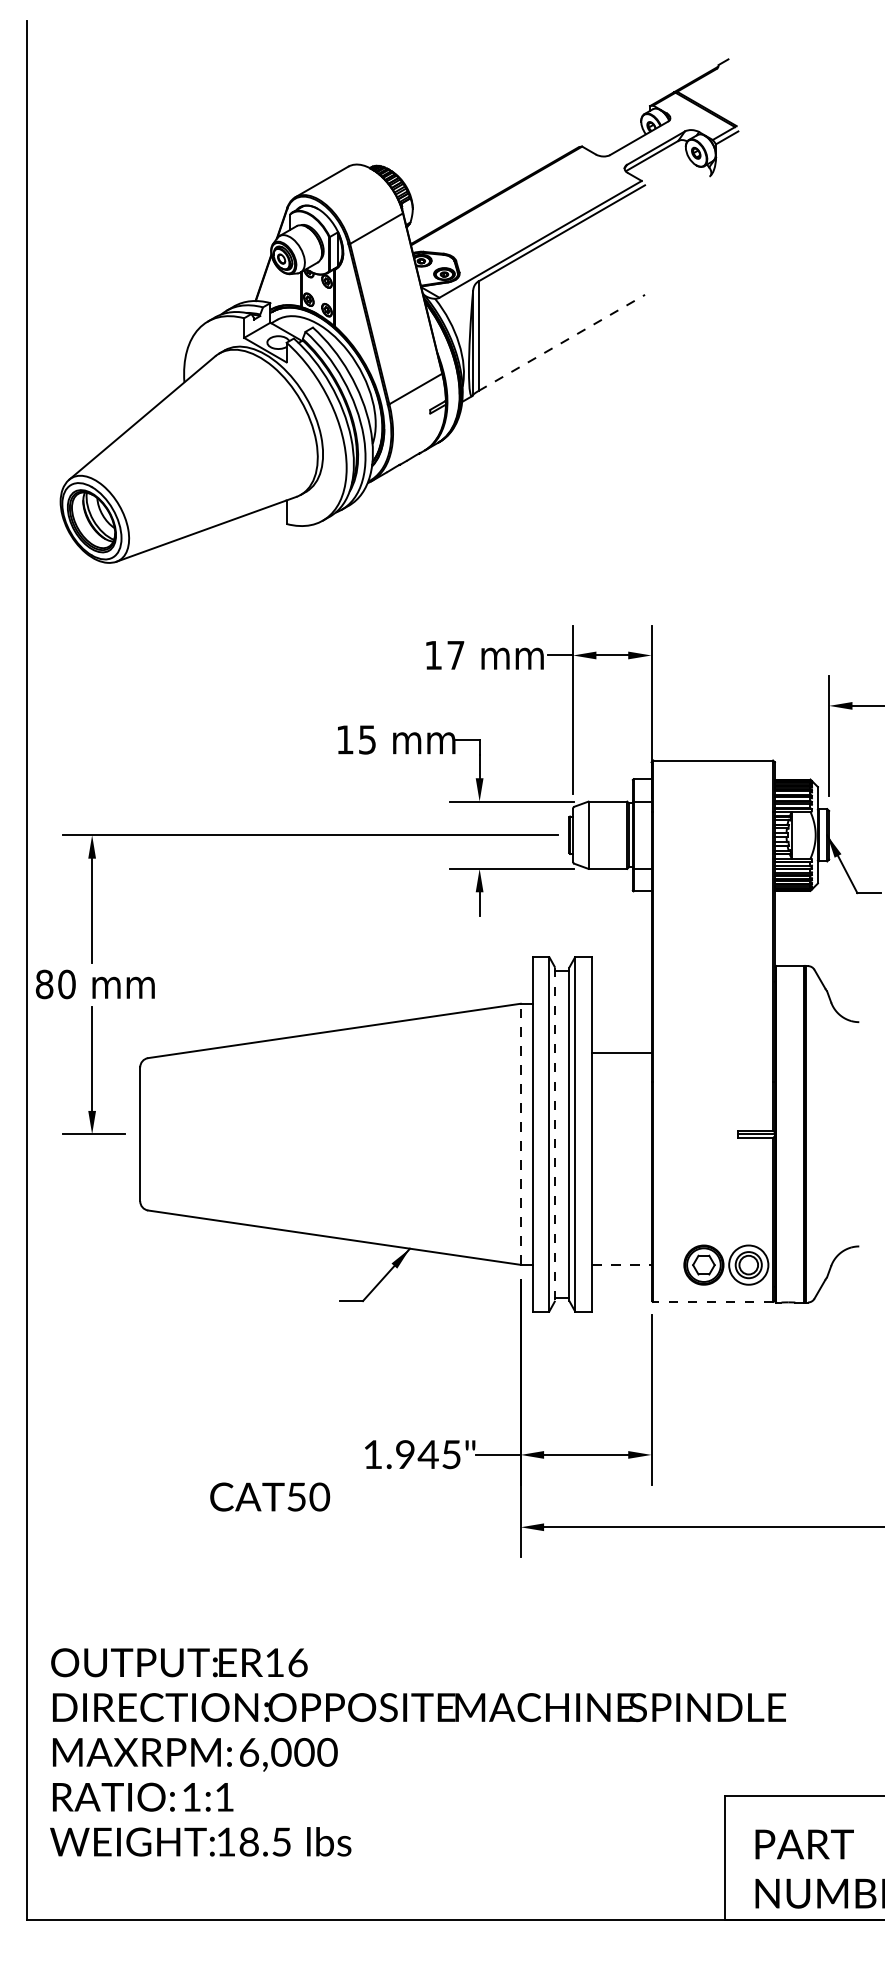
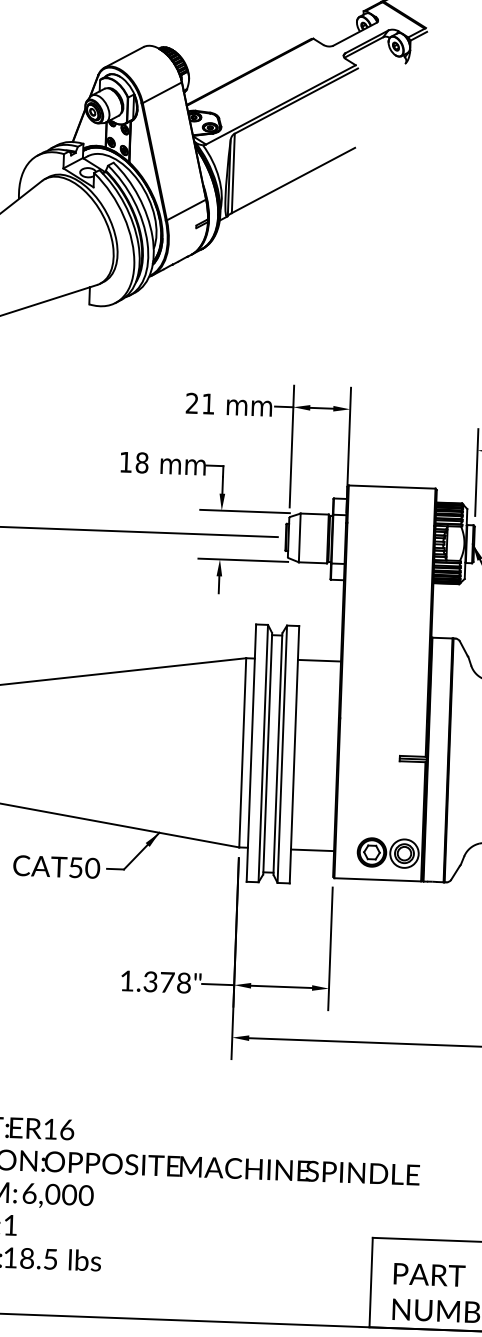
line: (562, 342) -> (294, 180), dashed -> solid
text: (444, 654) -> (200, 403), 17 -> 21
text: (367, 739) -> (142, 462), 15 -> 18
line: (621, 1053) -> (319, 660), moved
line: (520, 1134) -> (242, 752), dashed -> solid
line: (555, 1134) -> (267, 753), dashed -> solid
line: (621, 1265) -> (312, 850), dashed -> solid
line: (713, 1302) -> (377, 879), dashed -> solid
text: (428, 1454) -> (167, 982), 1.945" -> 1.378"
text: (270, 1496) -> (56, 866), moved

